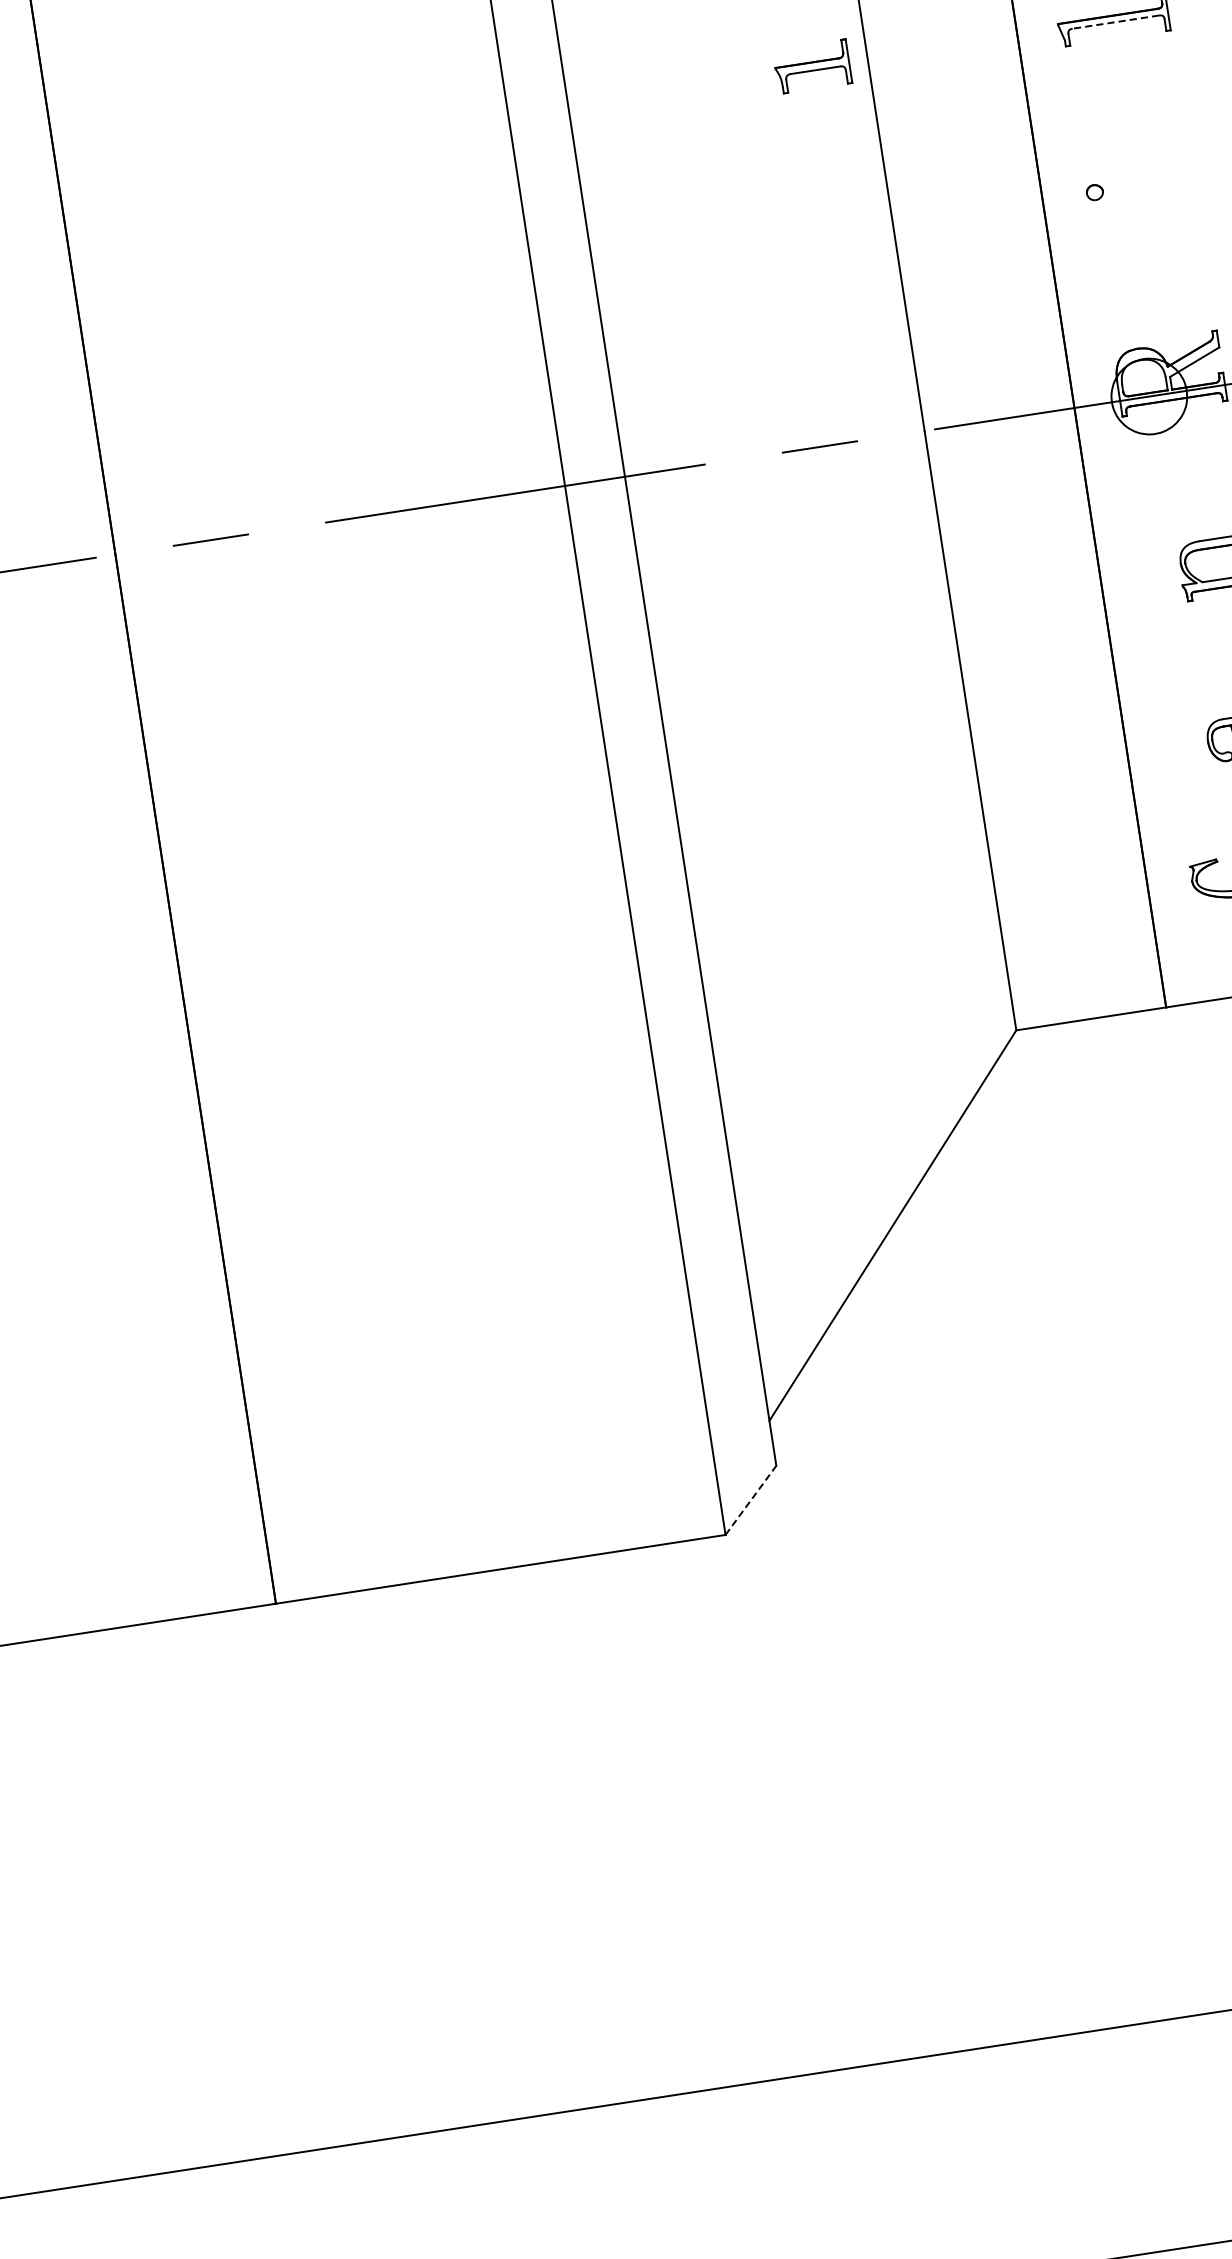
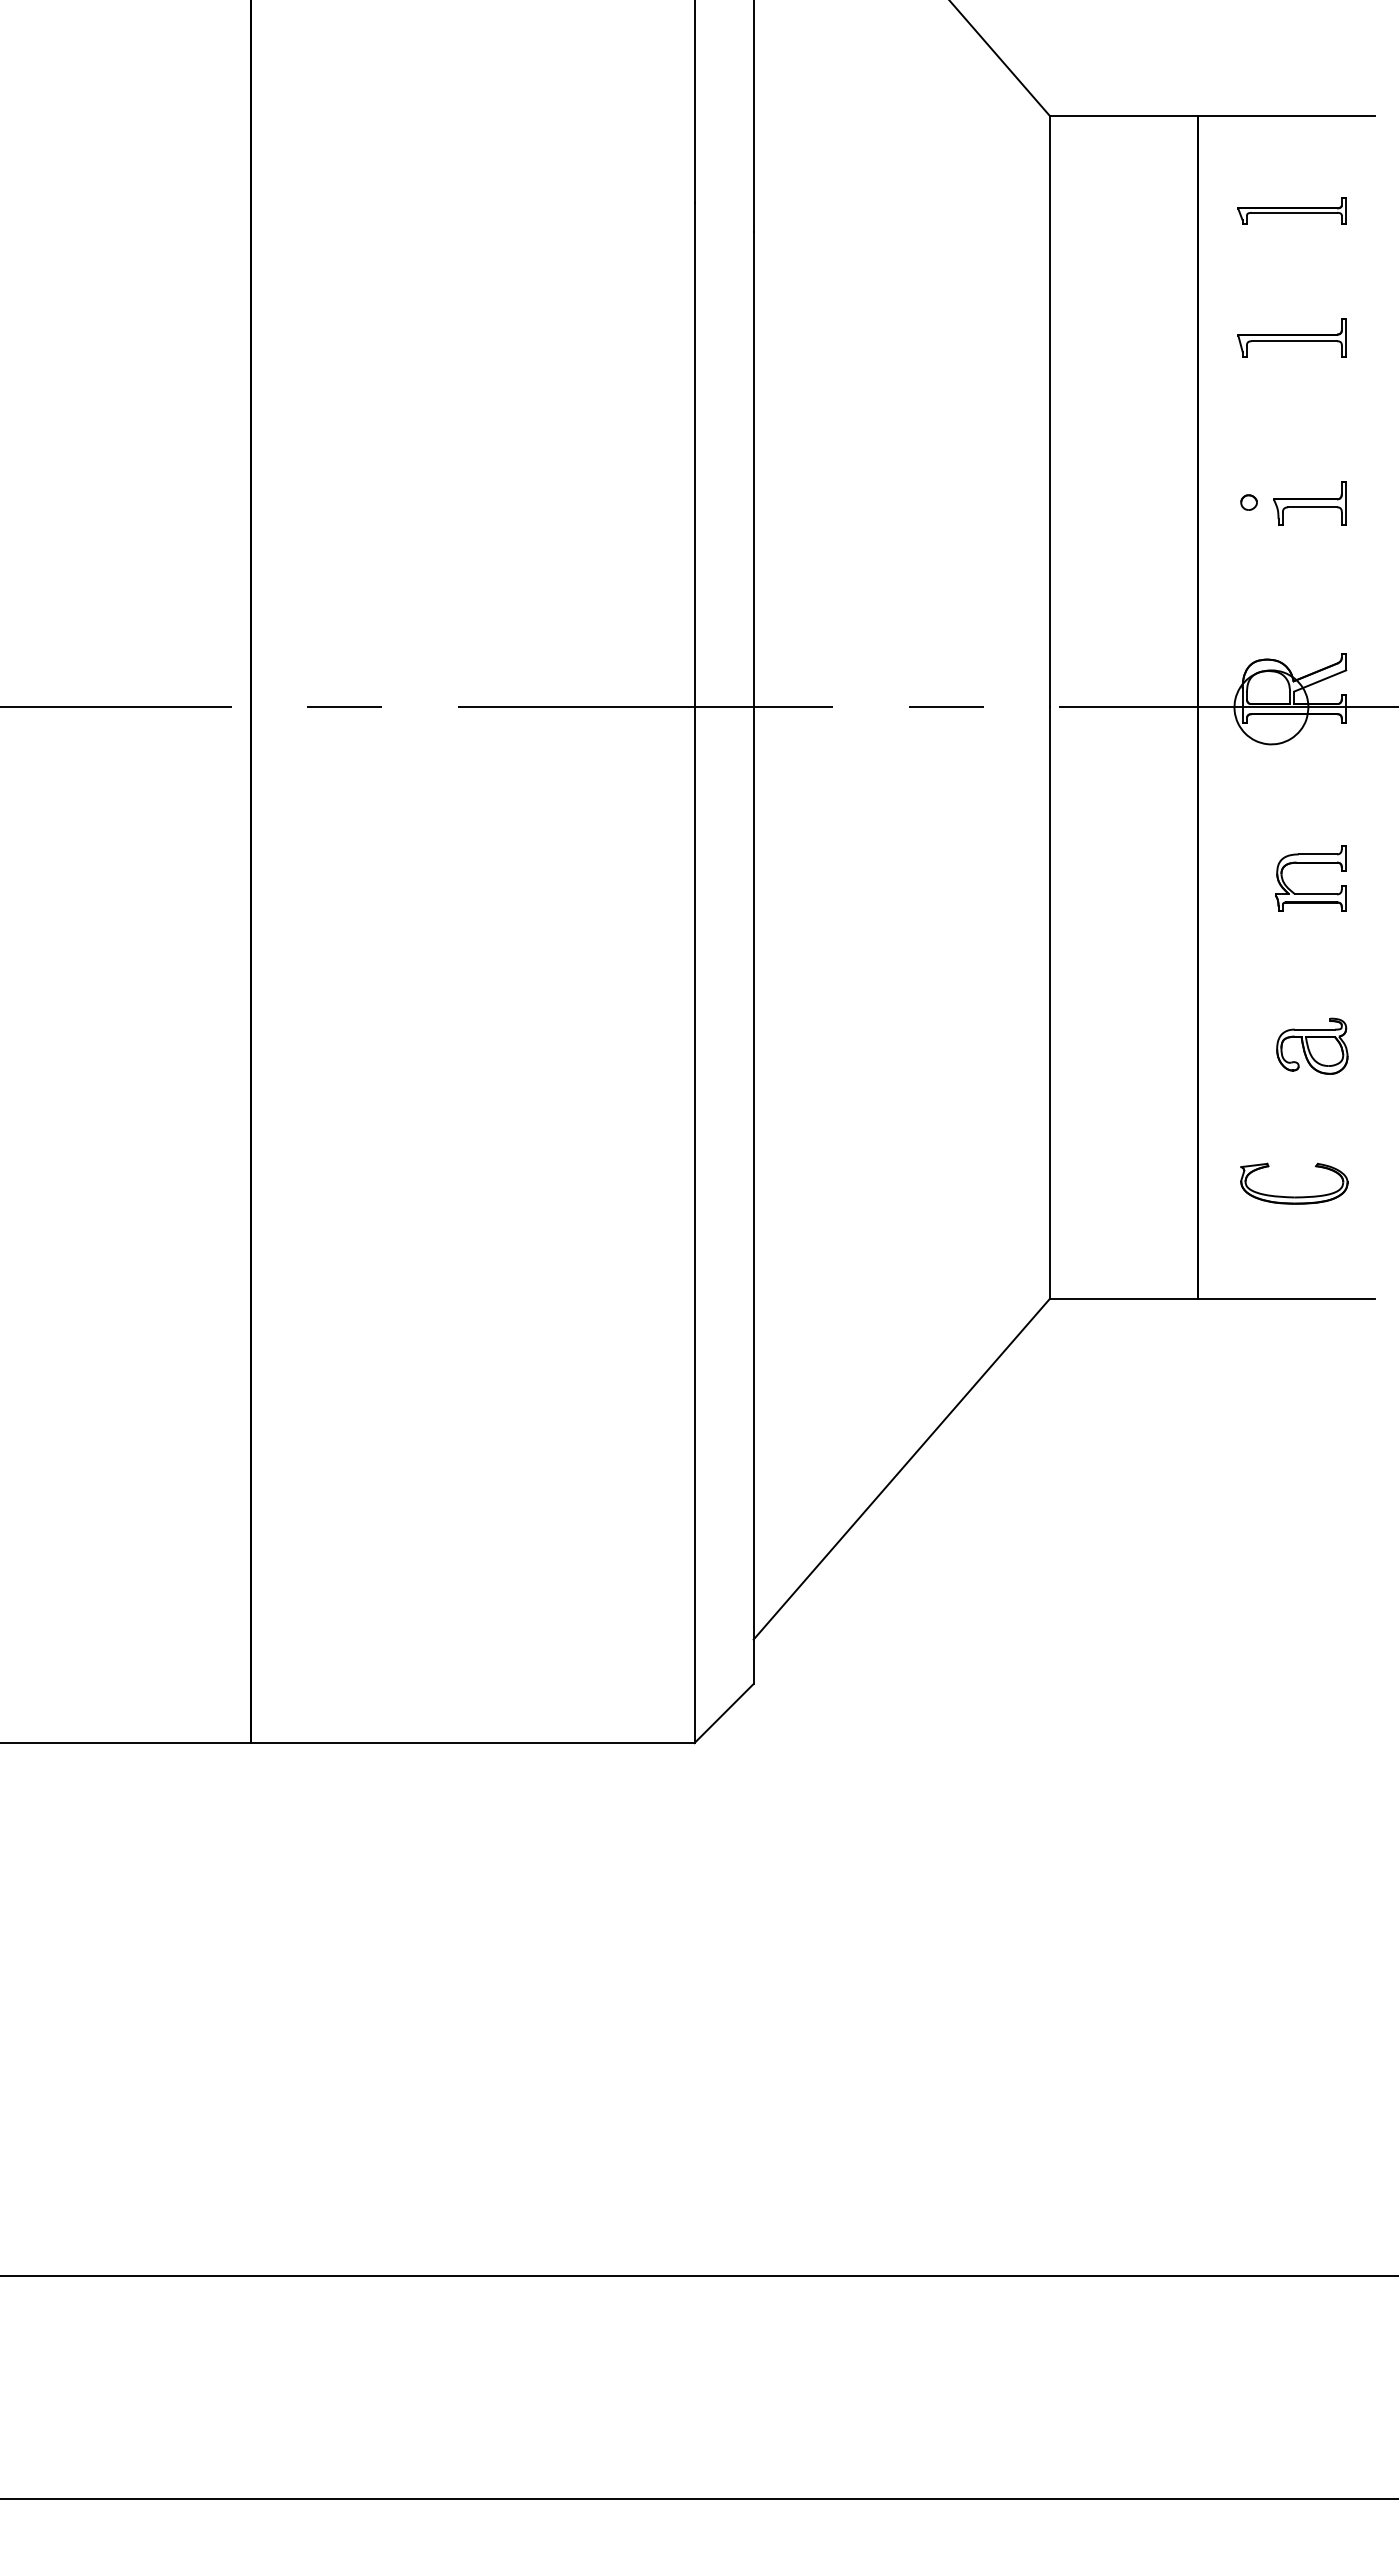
line: (1115, 22) -> (1294, 341), dashed -> solid
part: (811, 66) -> (1309, 503), moved
line: (751, 1500) -> (724, 1713), dashed -> solid

